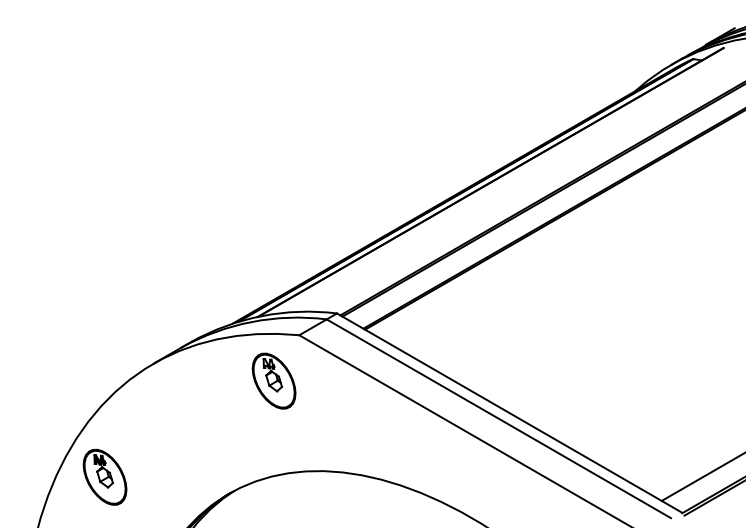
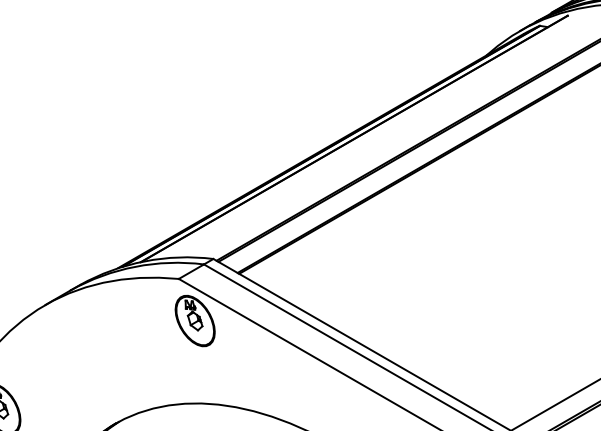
part: (273, 380) -> (194, 320), moved

